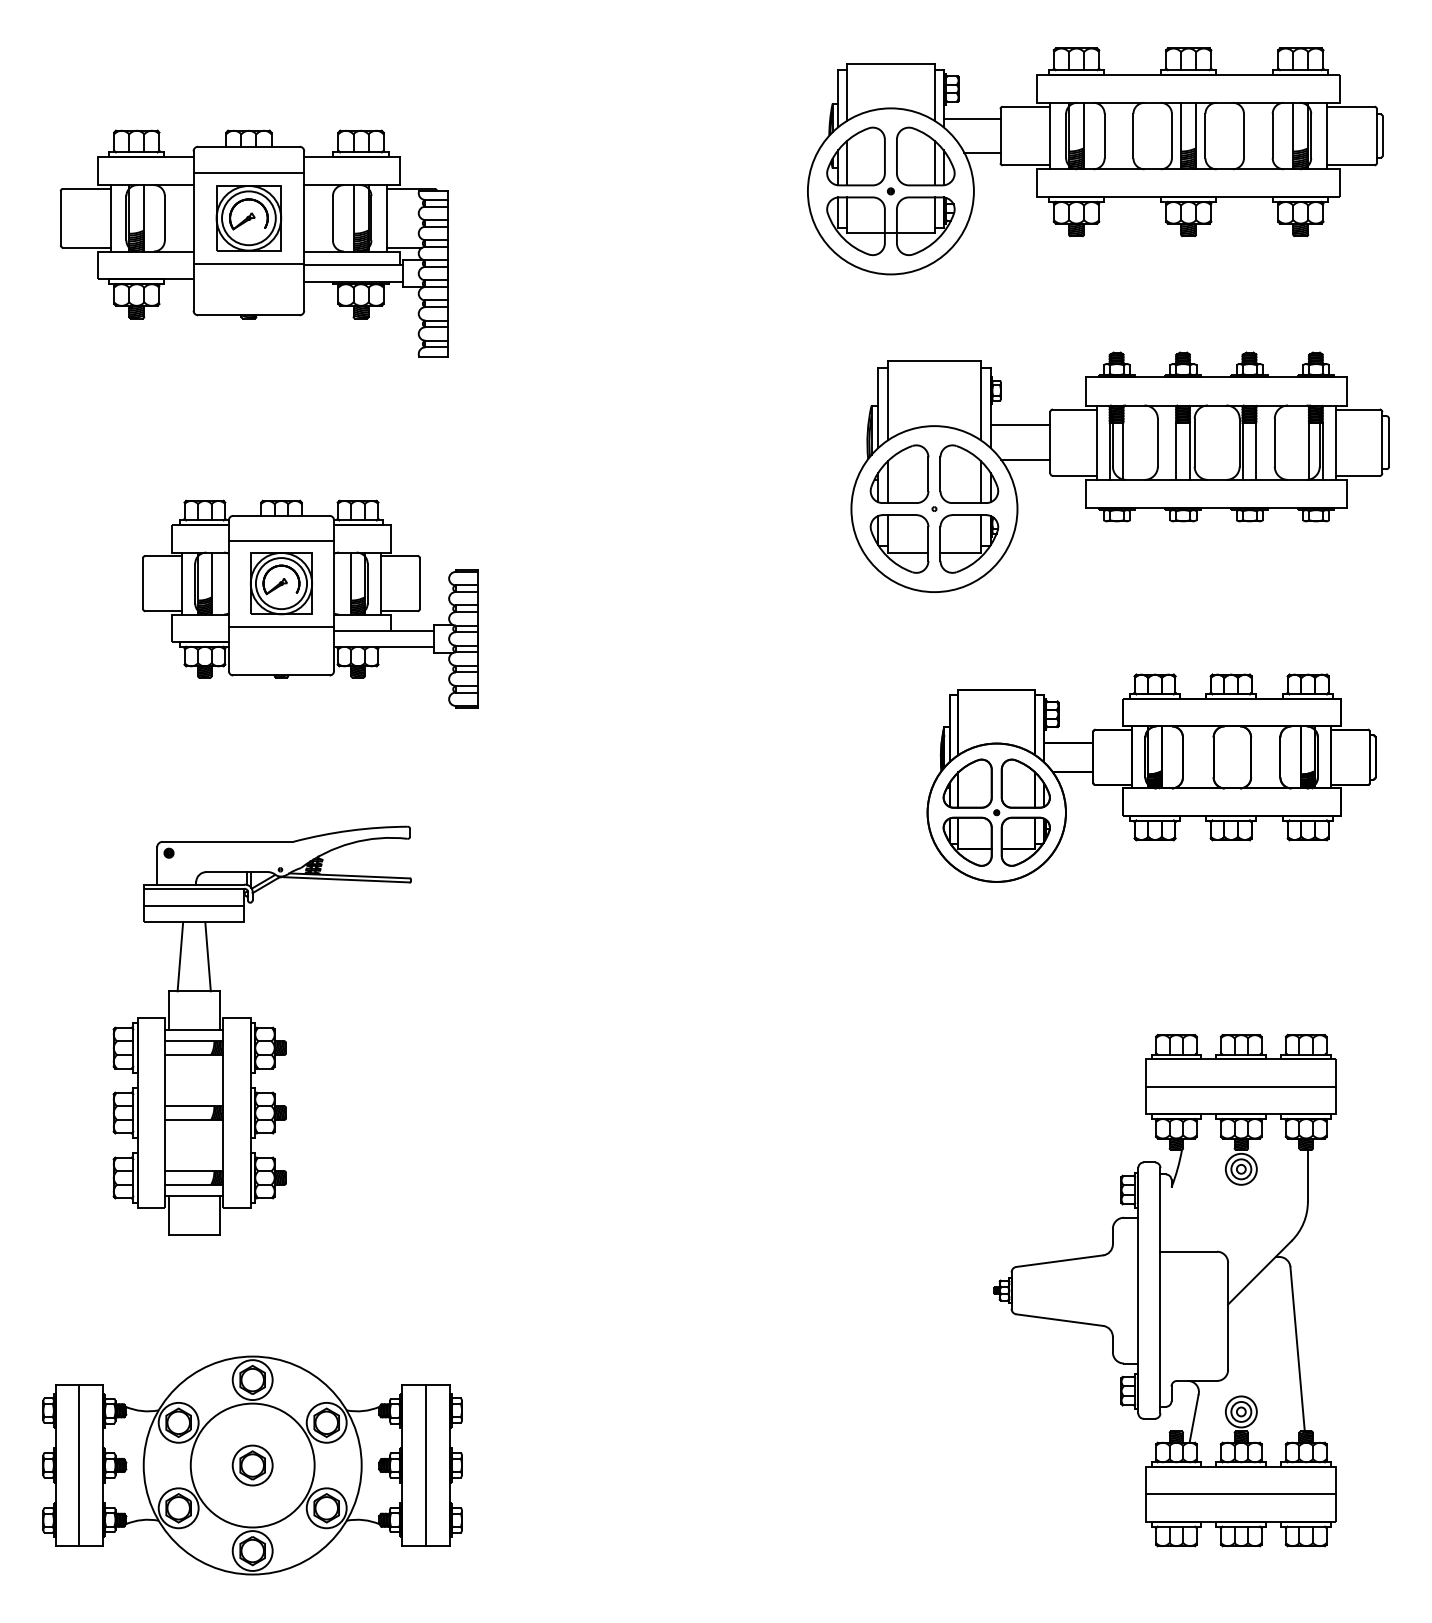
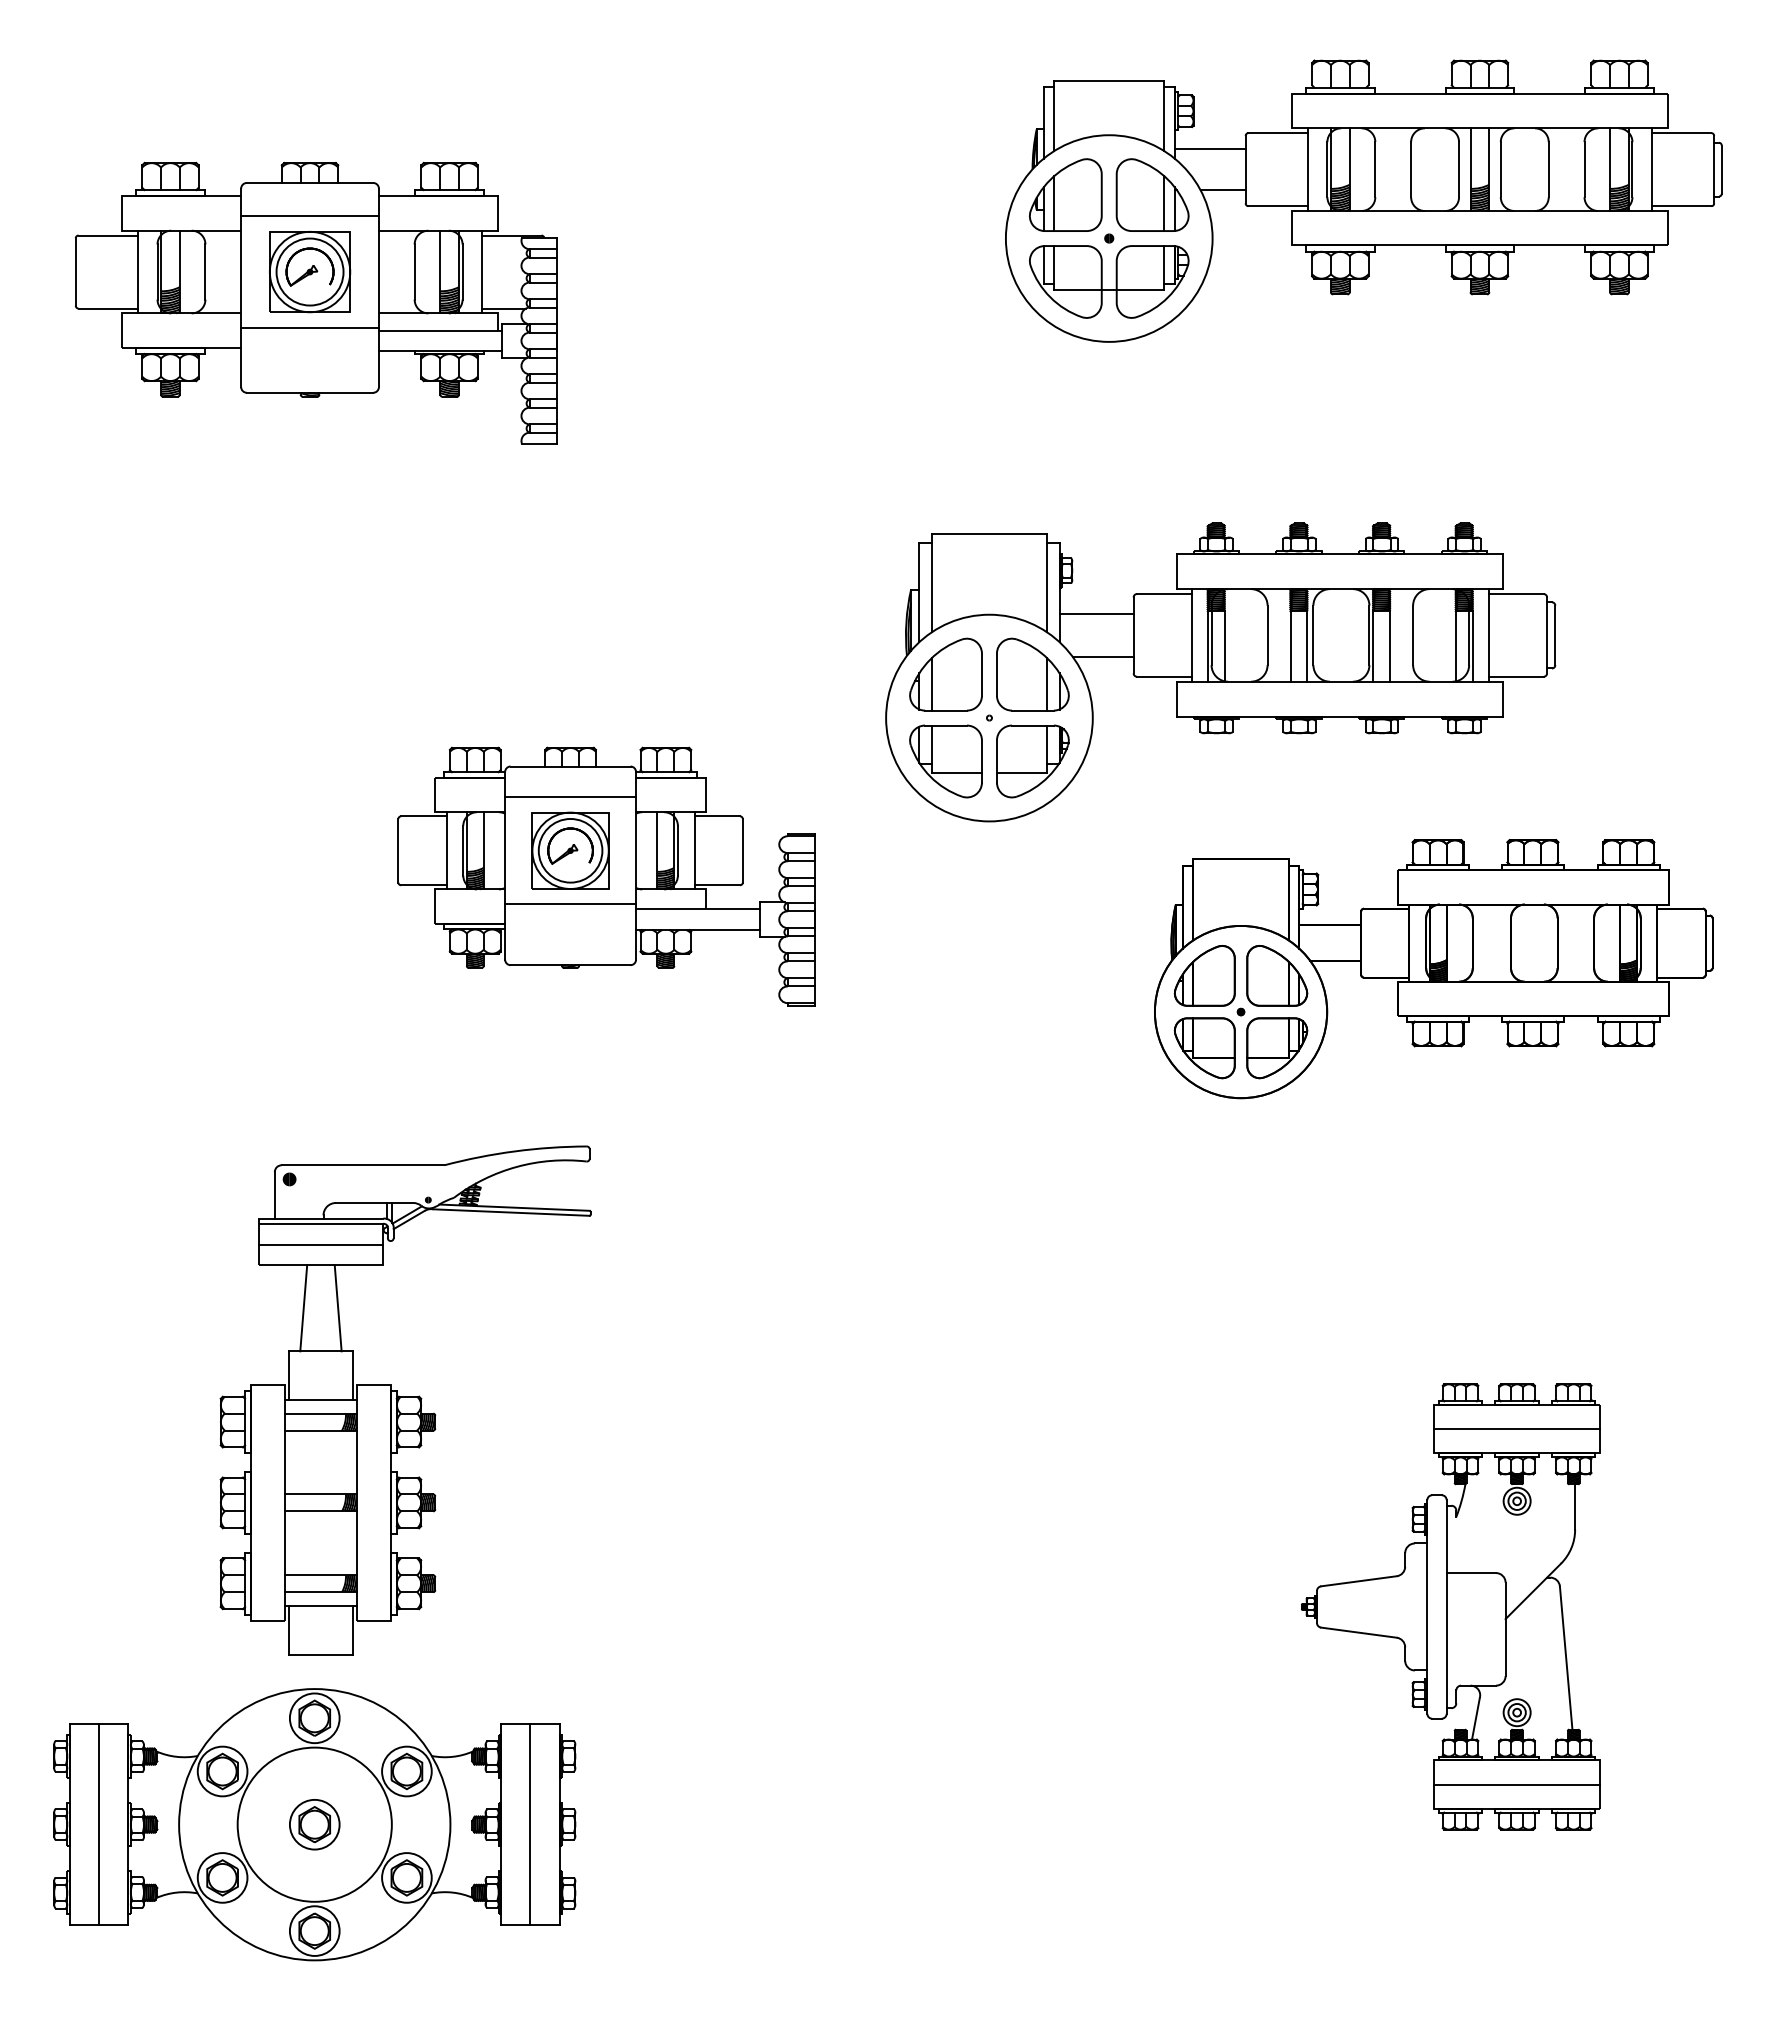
part: (1120, 472) -> (1220, 672), moved
part: (310, 604) -> (606, 876), moved
part: (262, 1030) -> (405, 1400), moved
part: (1165, 1290) -> (1450, 1606), size x0.7

